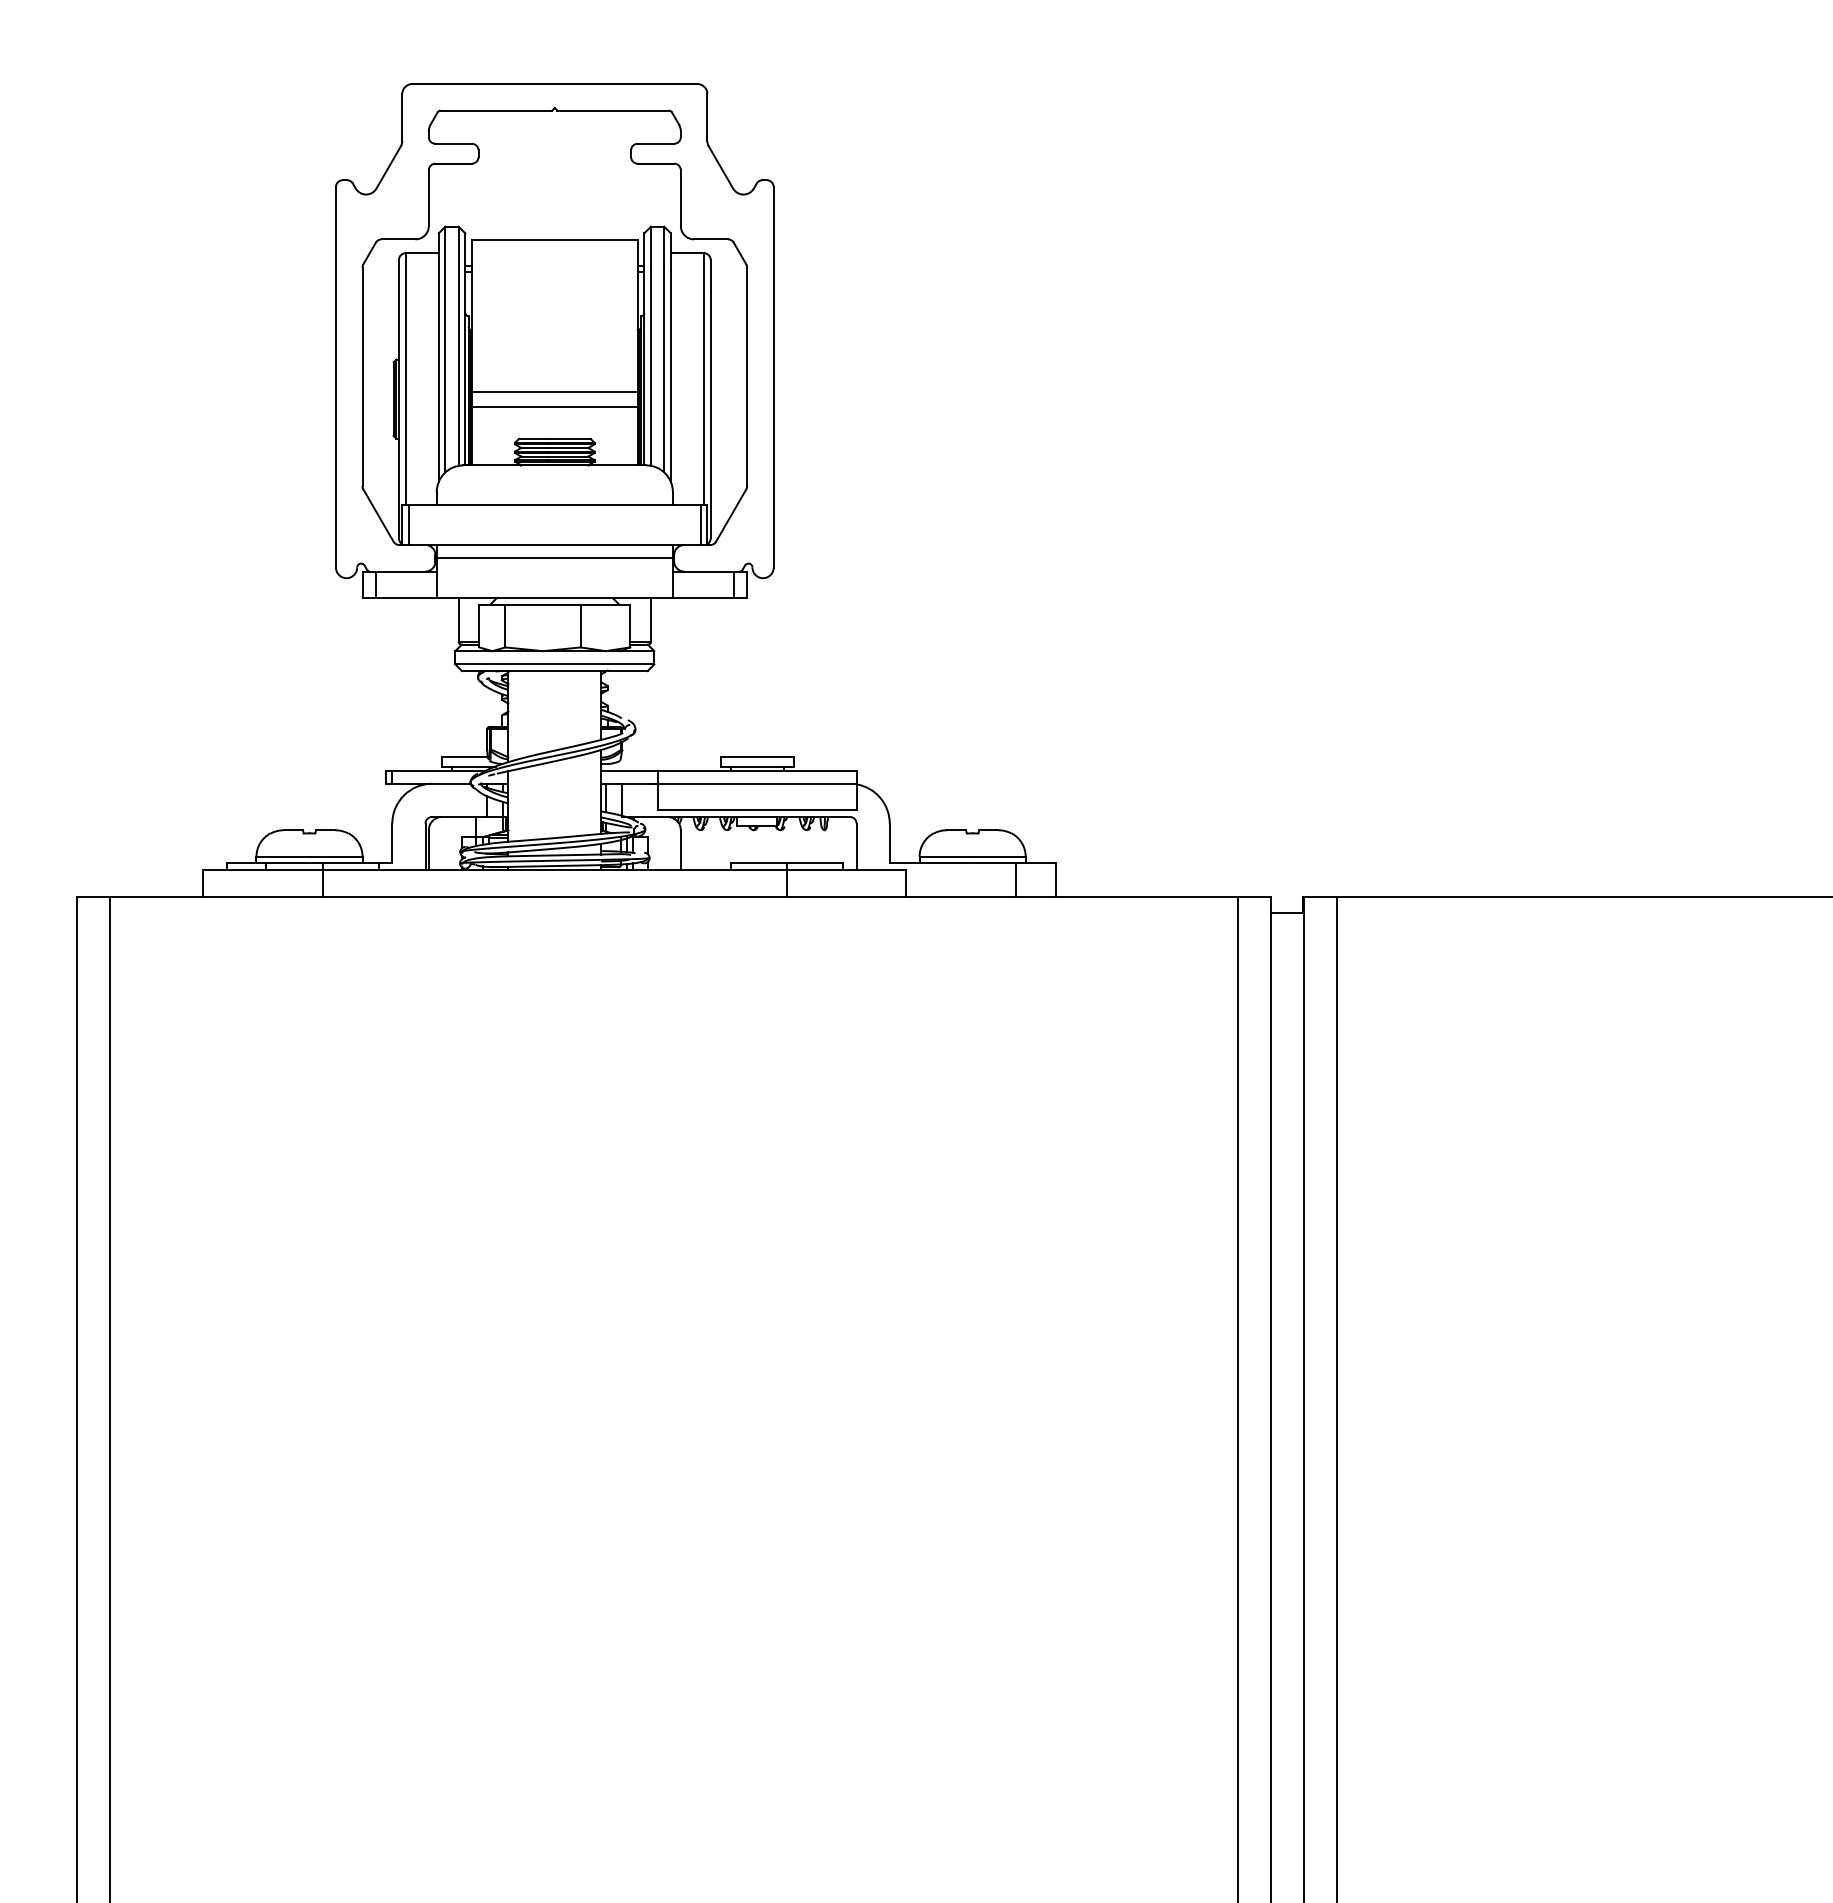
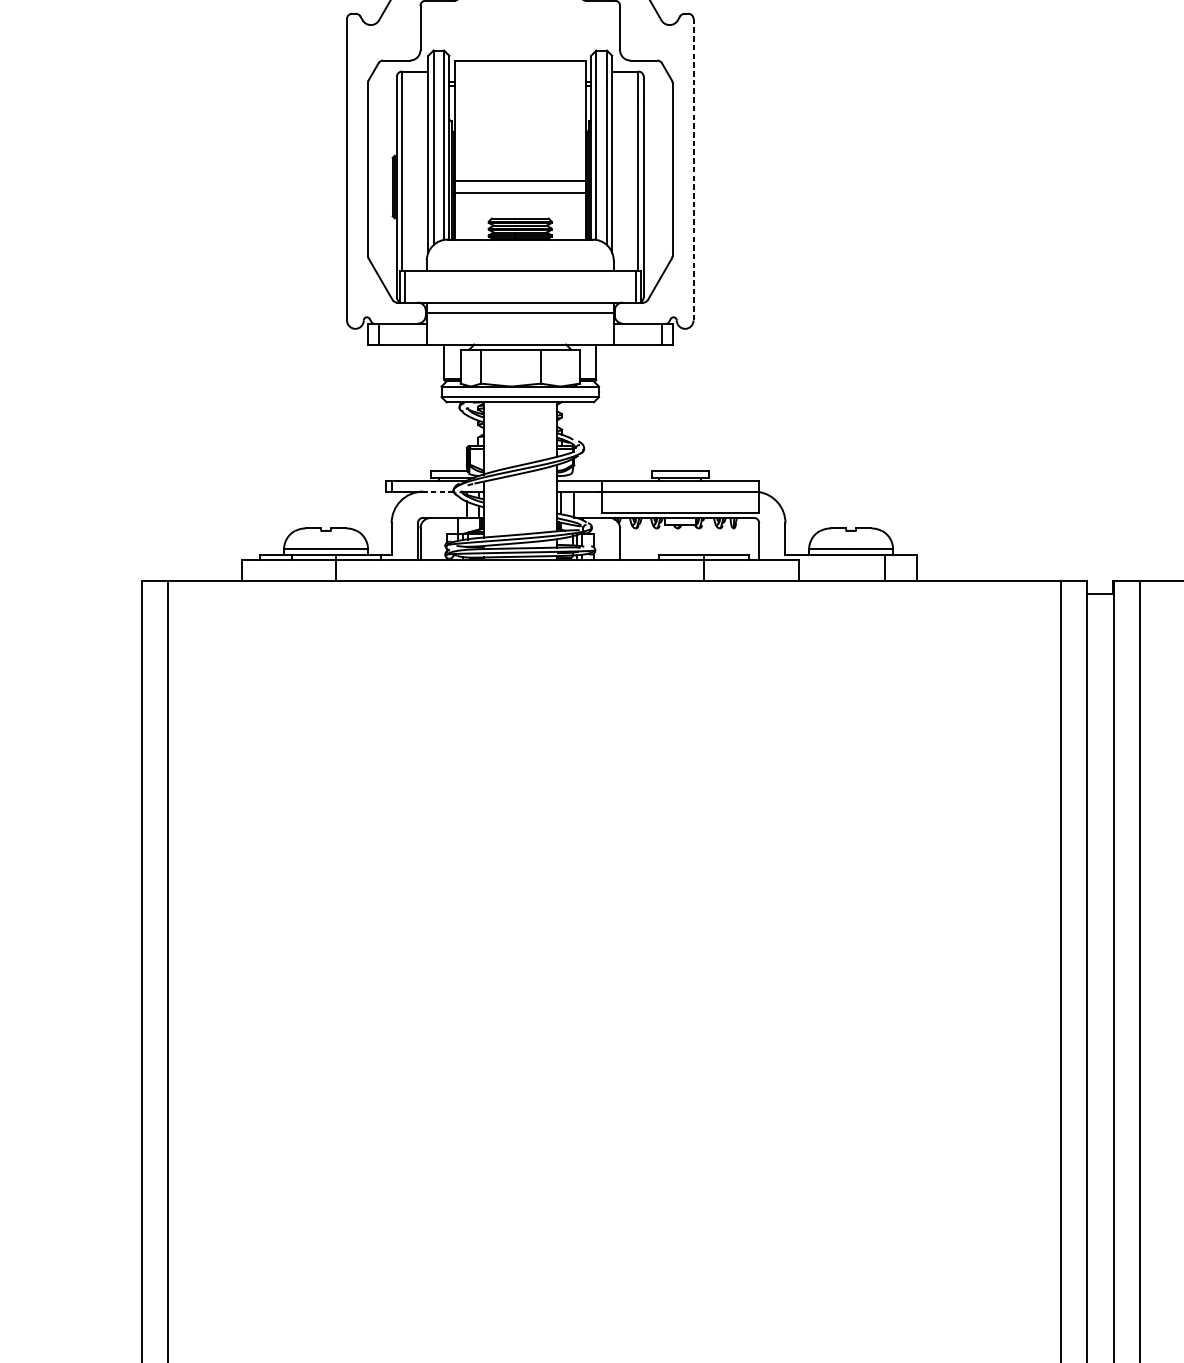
line: (773, 376) -> (693, 169), solid -> dashed
line: (451, 783) -> (438, 491), solid -> dashed

